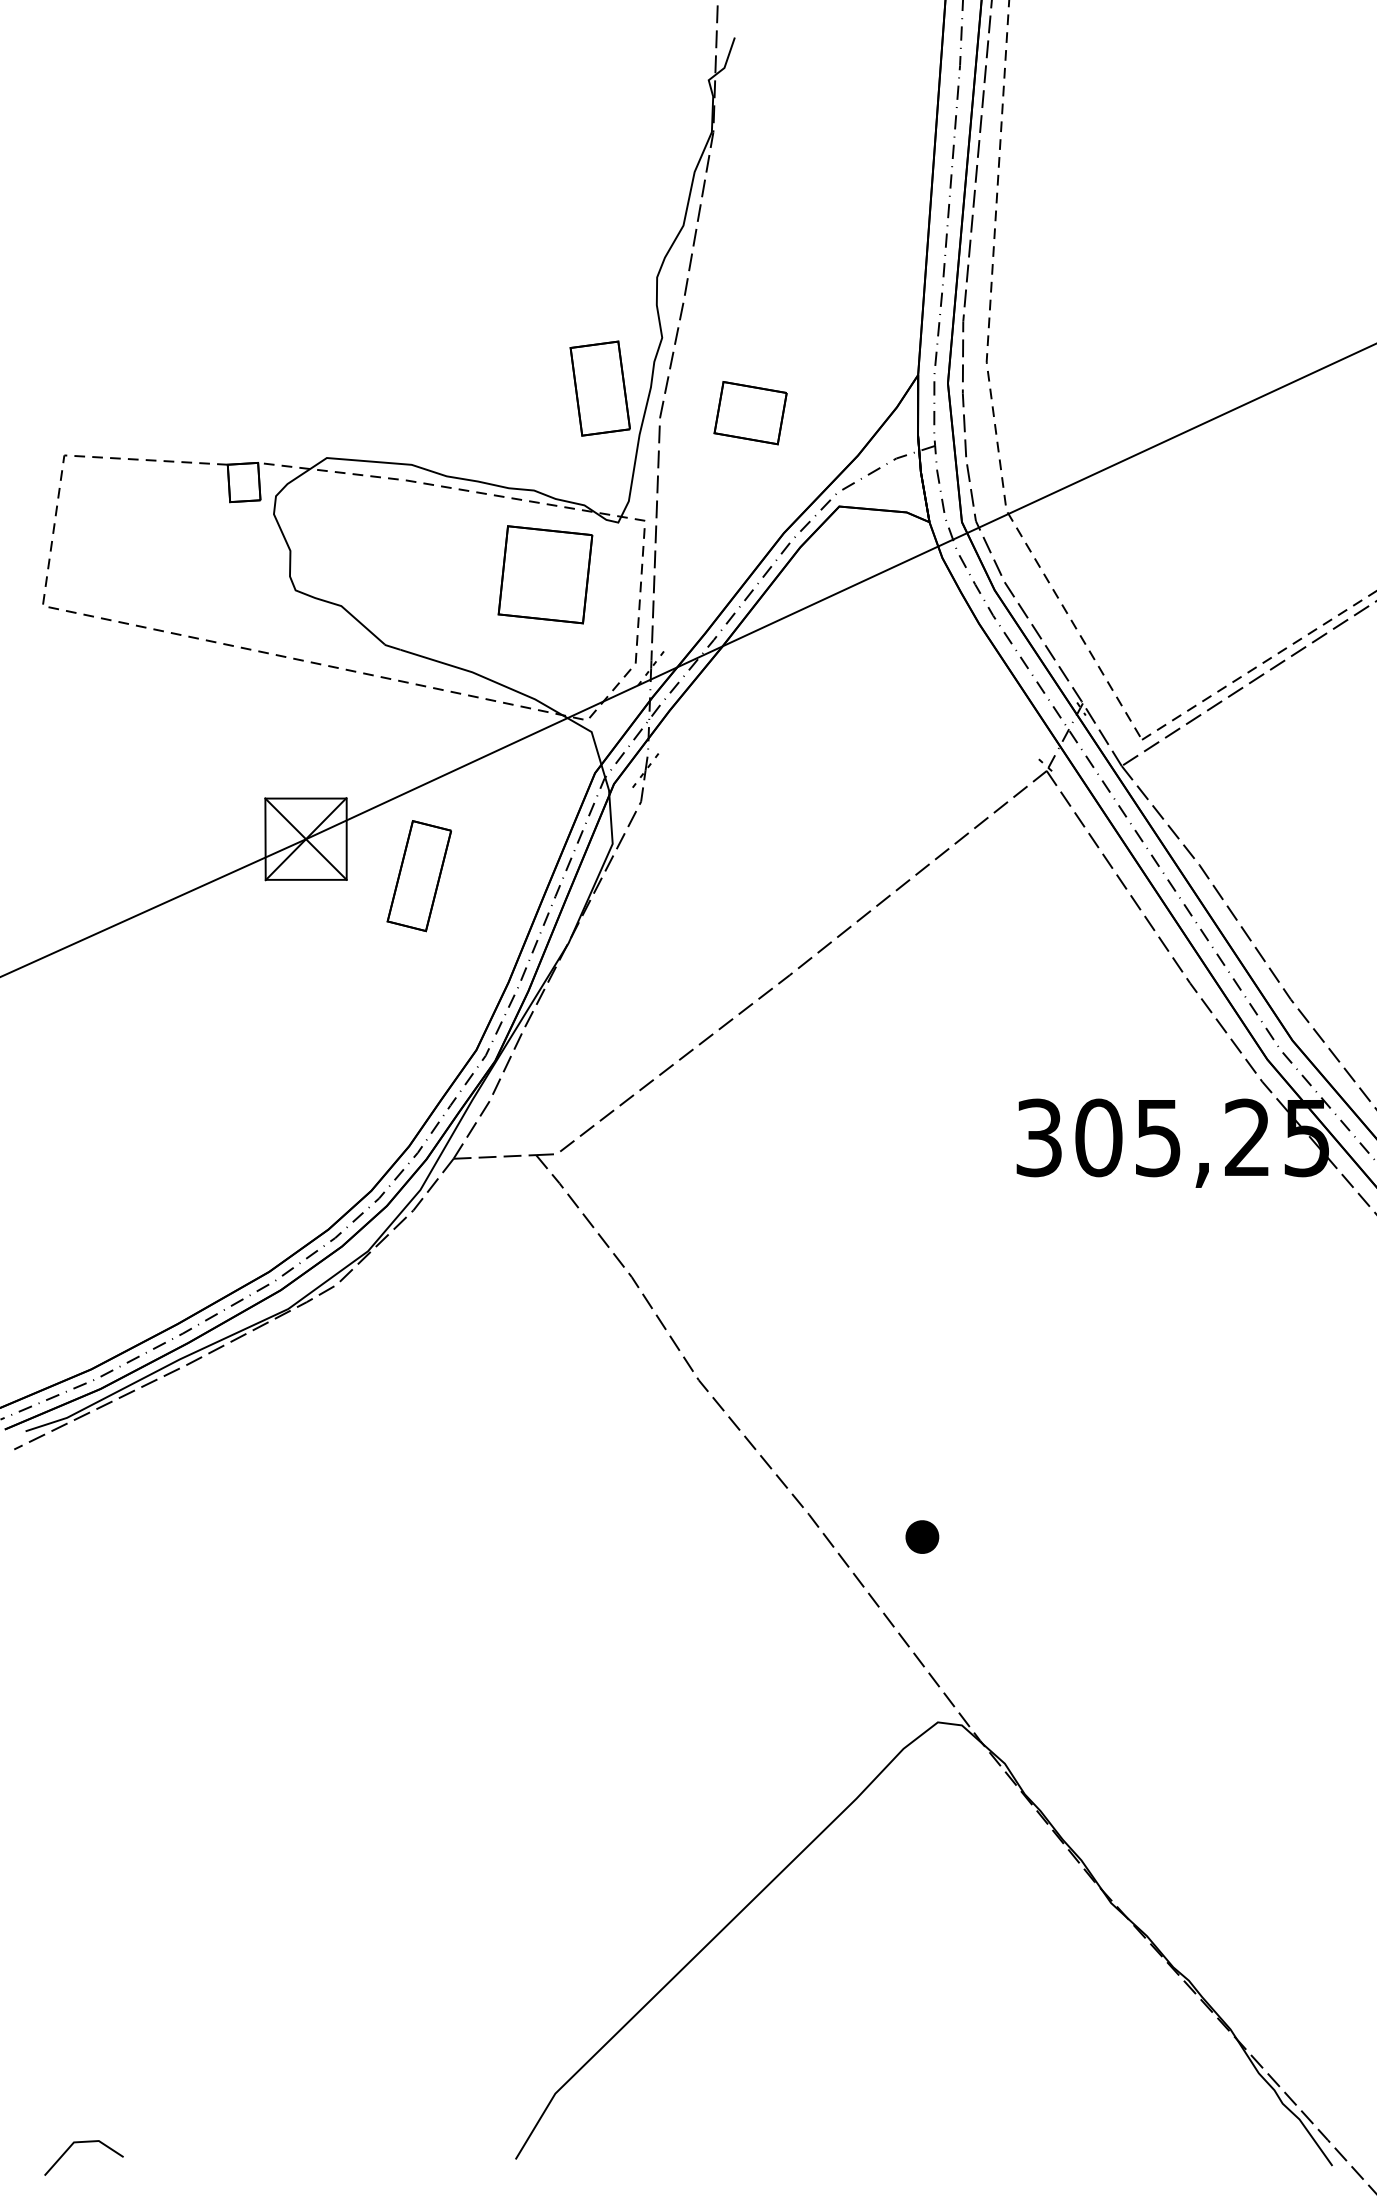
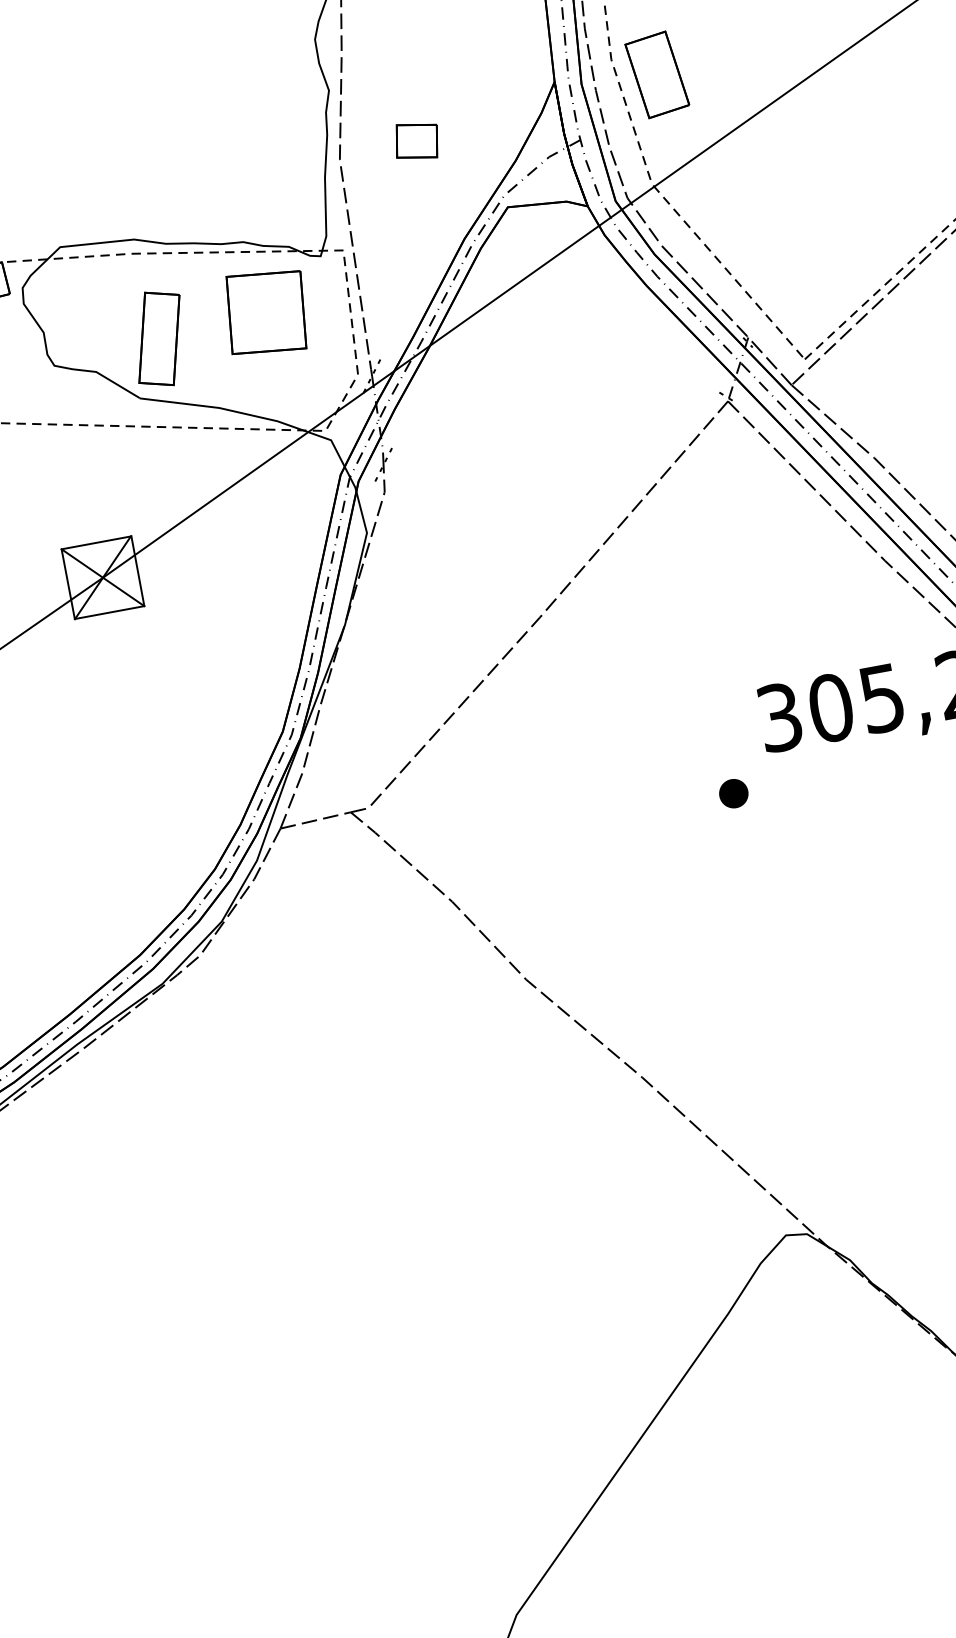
part: (599, 388) -> (656, 74), moved
part: (750, 413) -> (416, 141), size x0.71
part: (418, 876) -> (158, 339), moved
part: (922, 1536) -> (733, 793), moved

